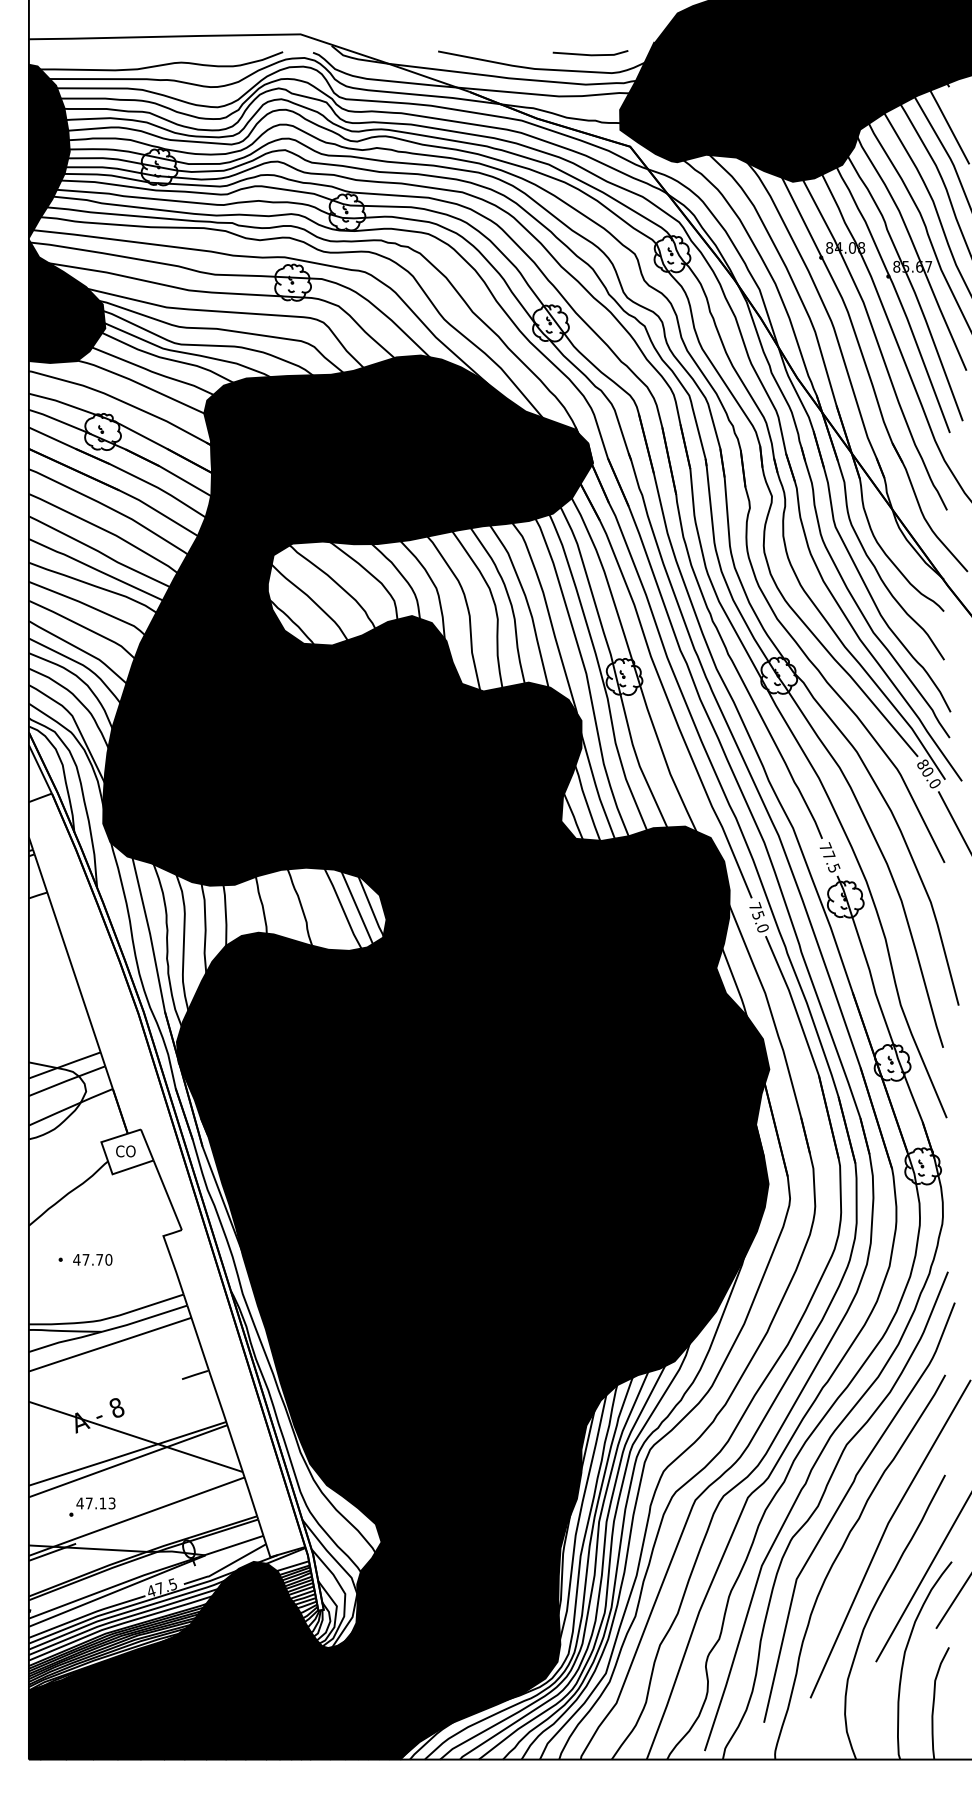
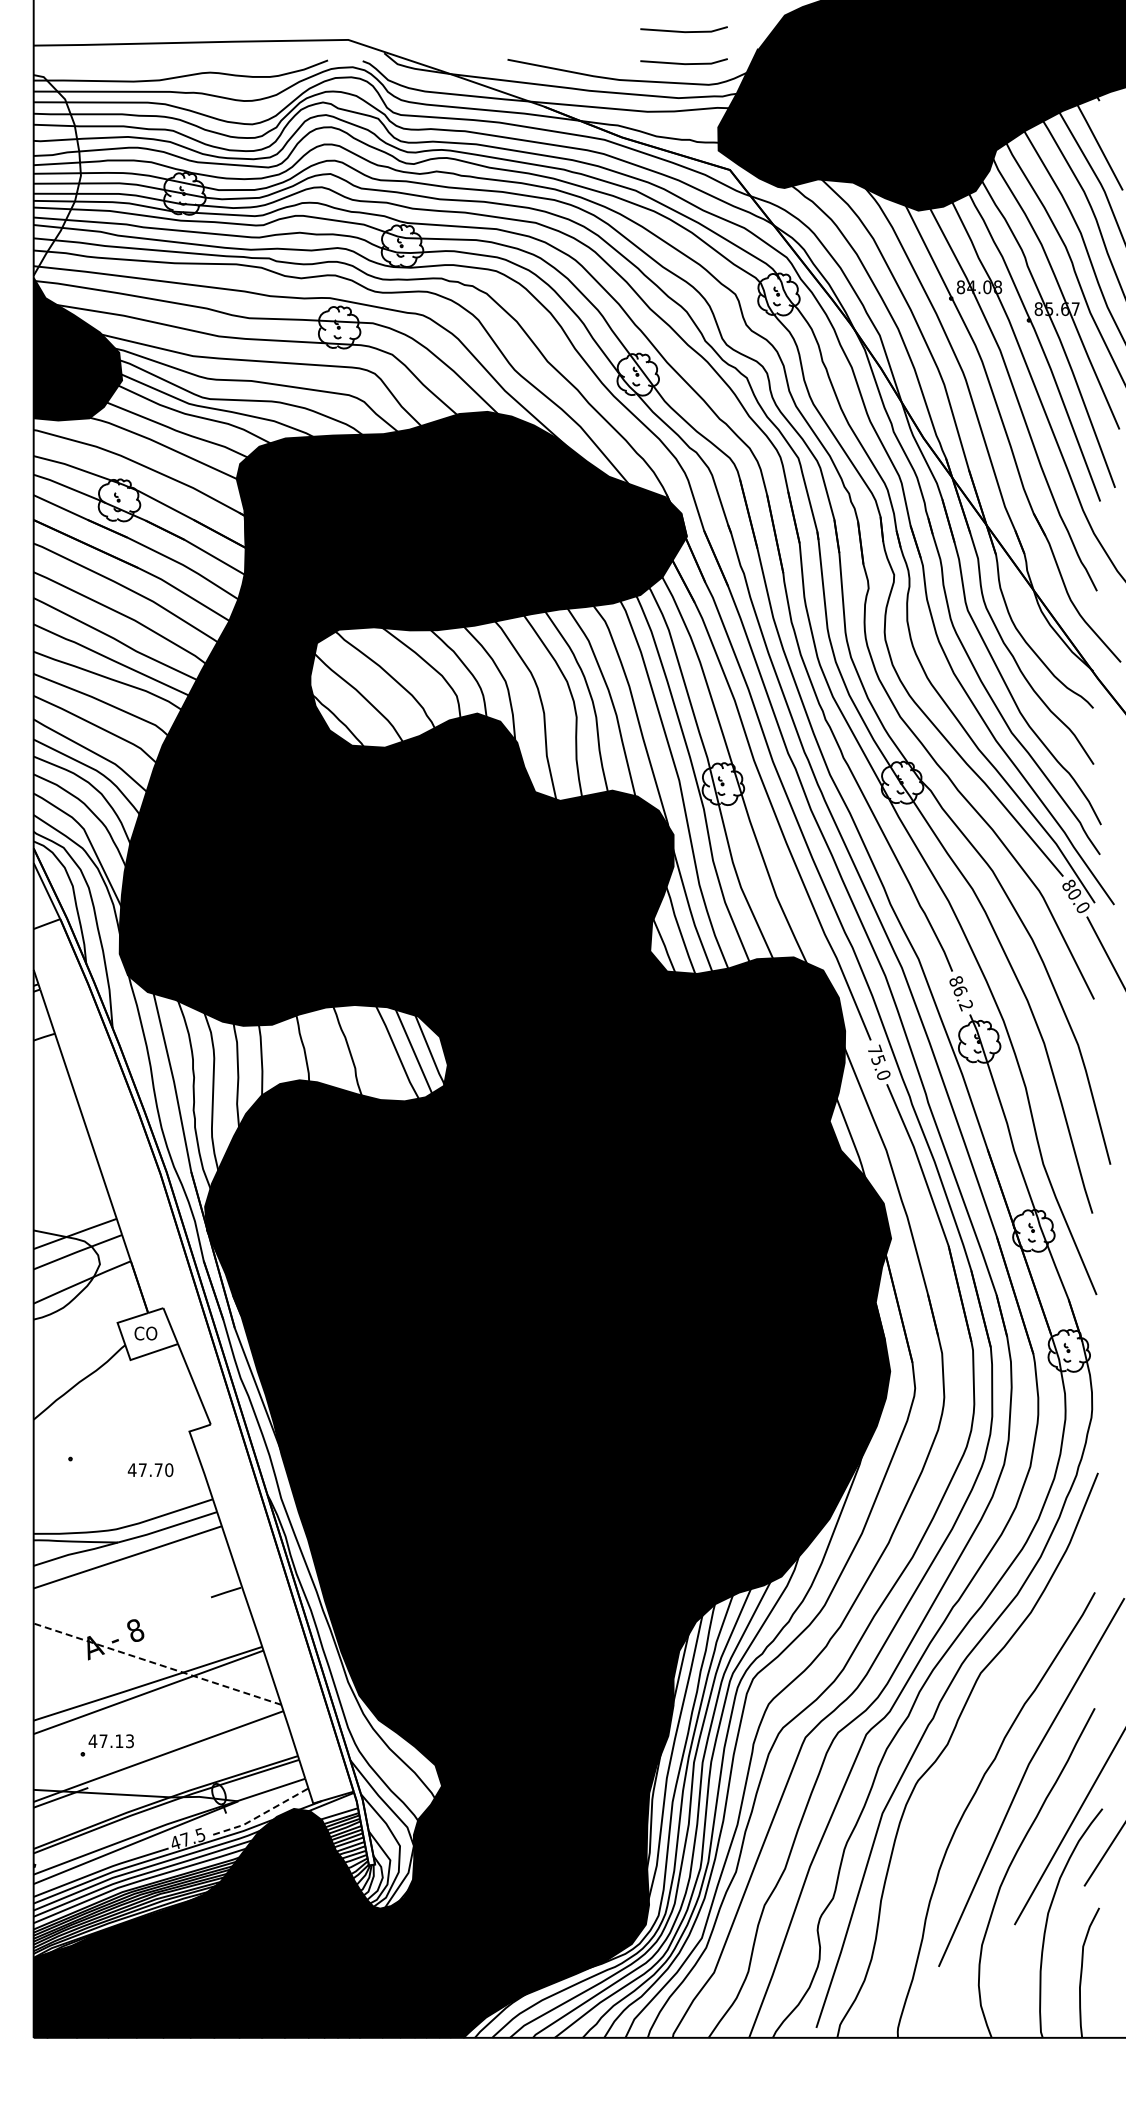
line: (590, 27) -> (683, 31), added
fill: (48, 151) -> (56, 175), removed
text: (830, 857) -> (961, 993), 77.5 -> 86.2
text: (92, 1260) -> (150, 1470), moved
line: (135, 1437) -> (157, 1664), solid -> dashed
curve: (842, 1503) -> (975, 1741), removed
line: (225, 1567) -> (261, 1815), solid -> dashed

